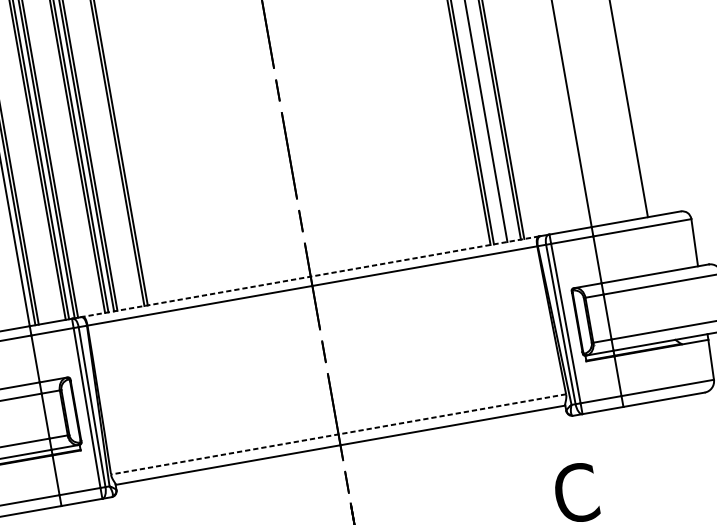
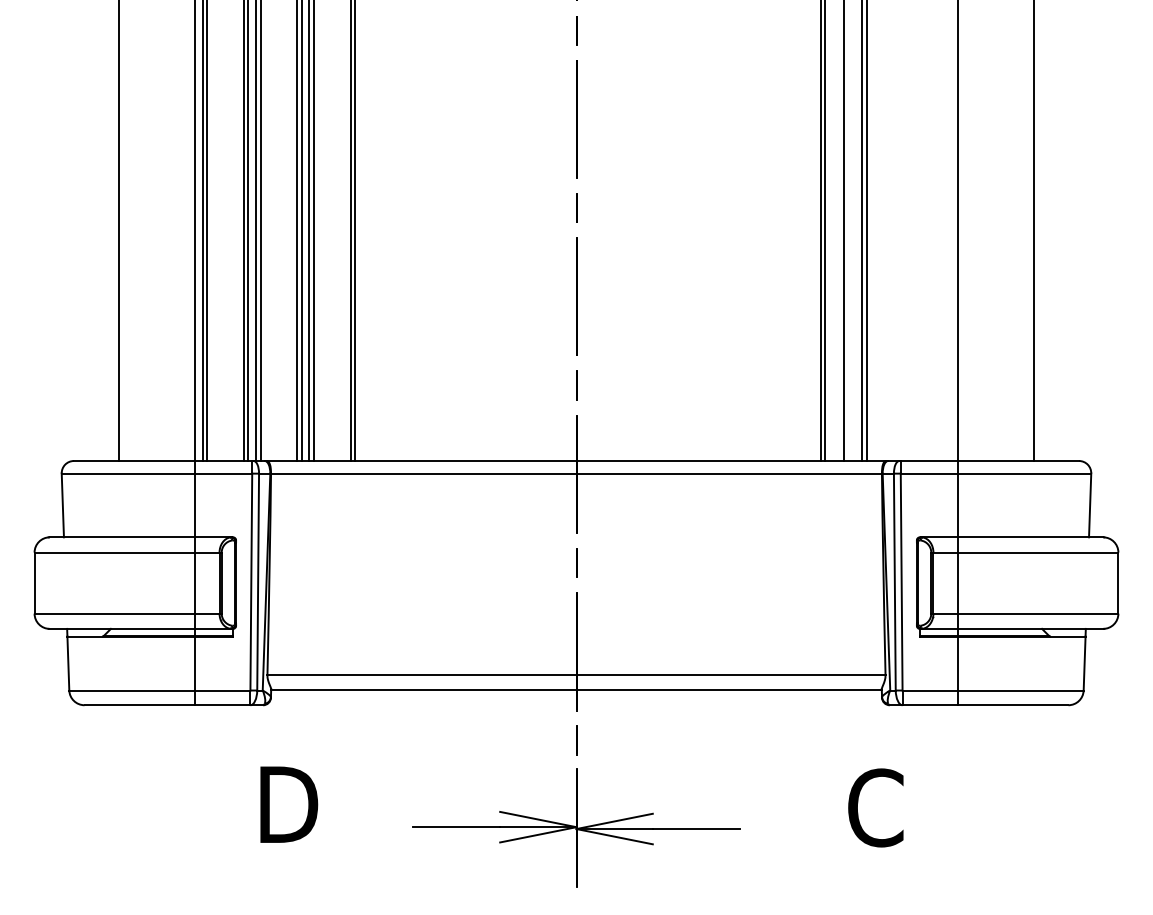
line: (310, 277) -> (576, 461), dashed -> solid
line: (338, 434) -> (576, 675), dashed -> solid

